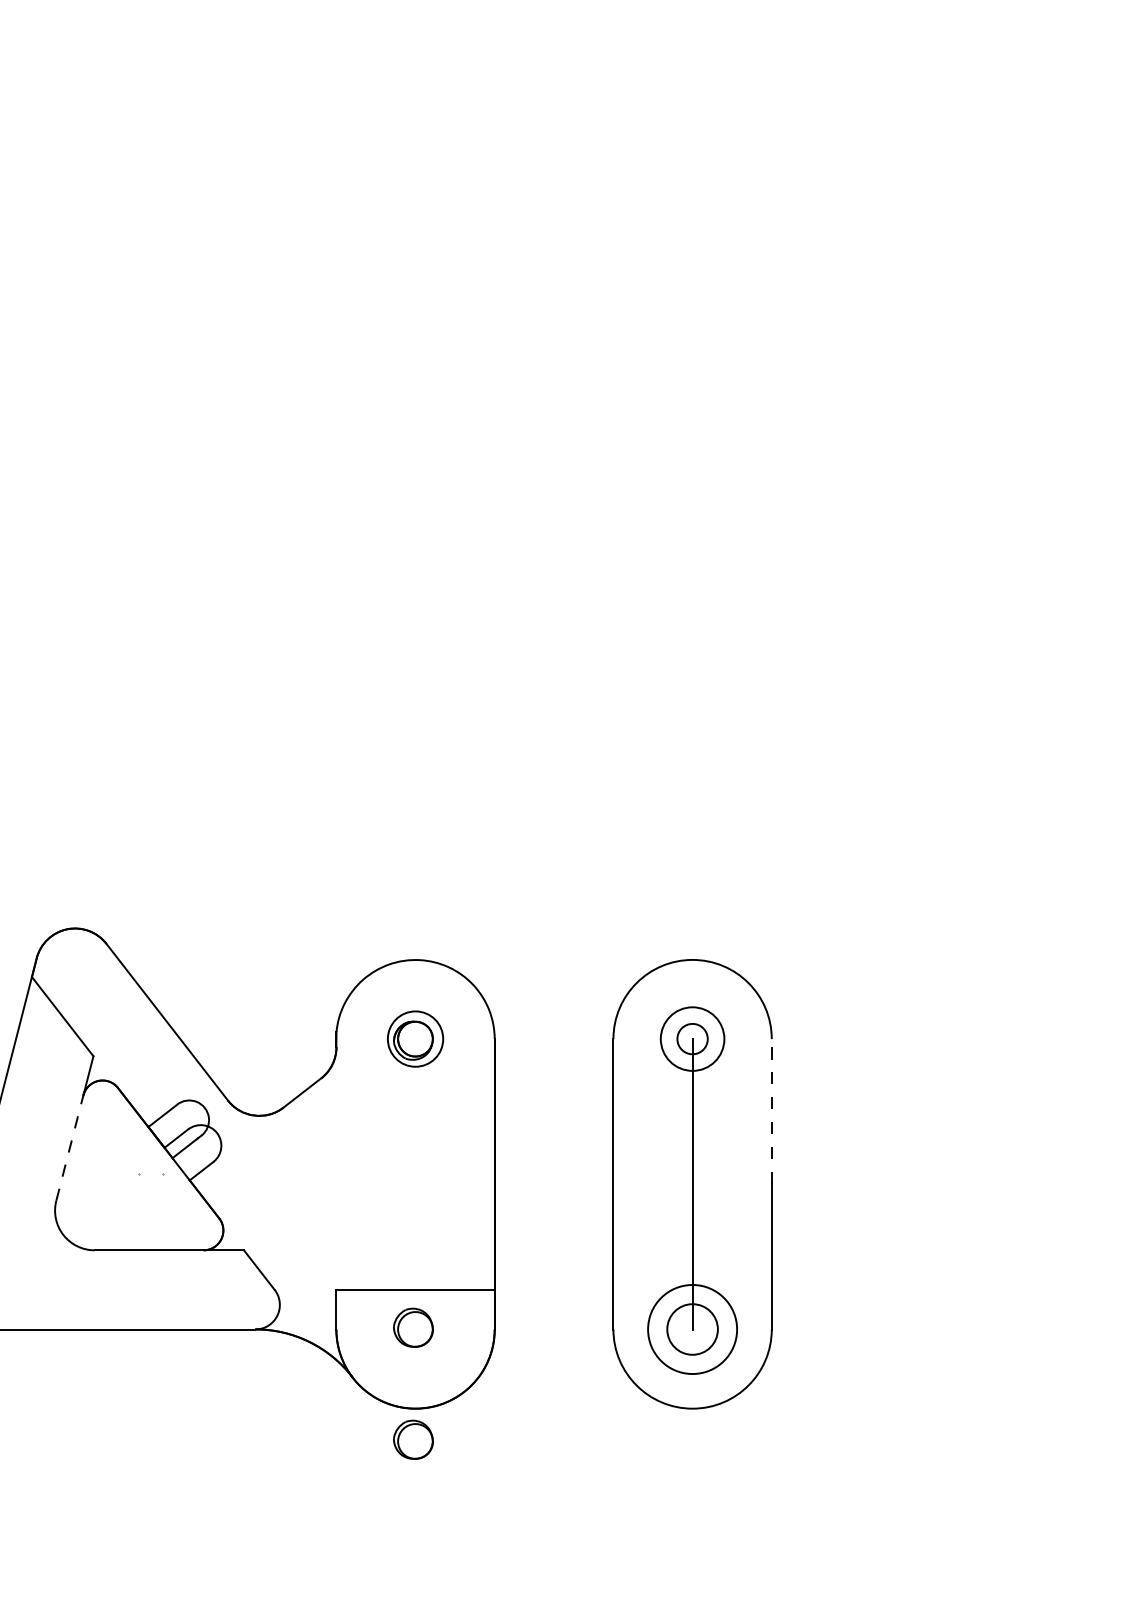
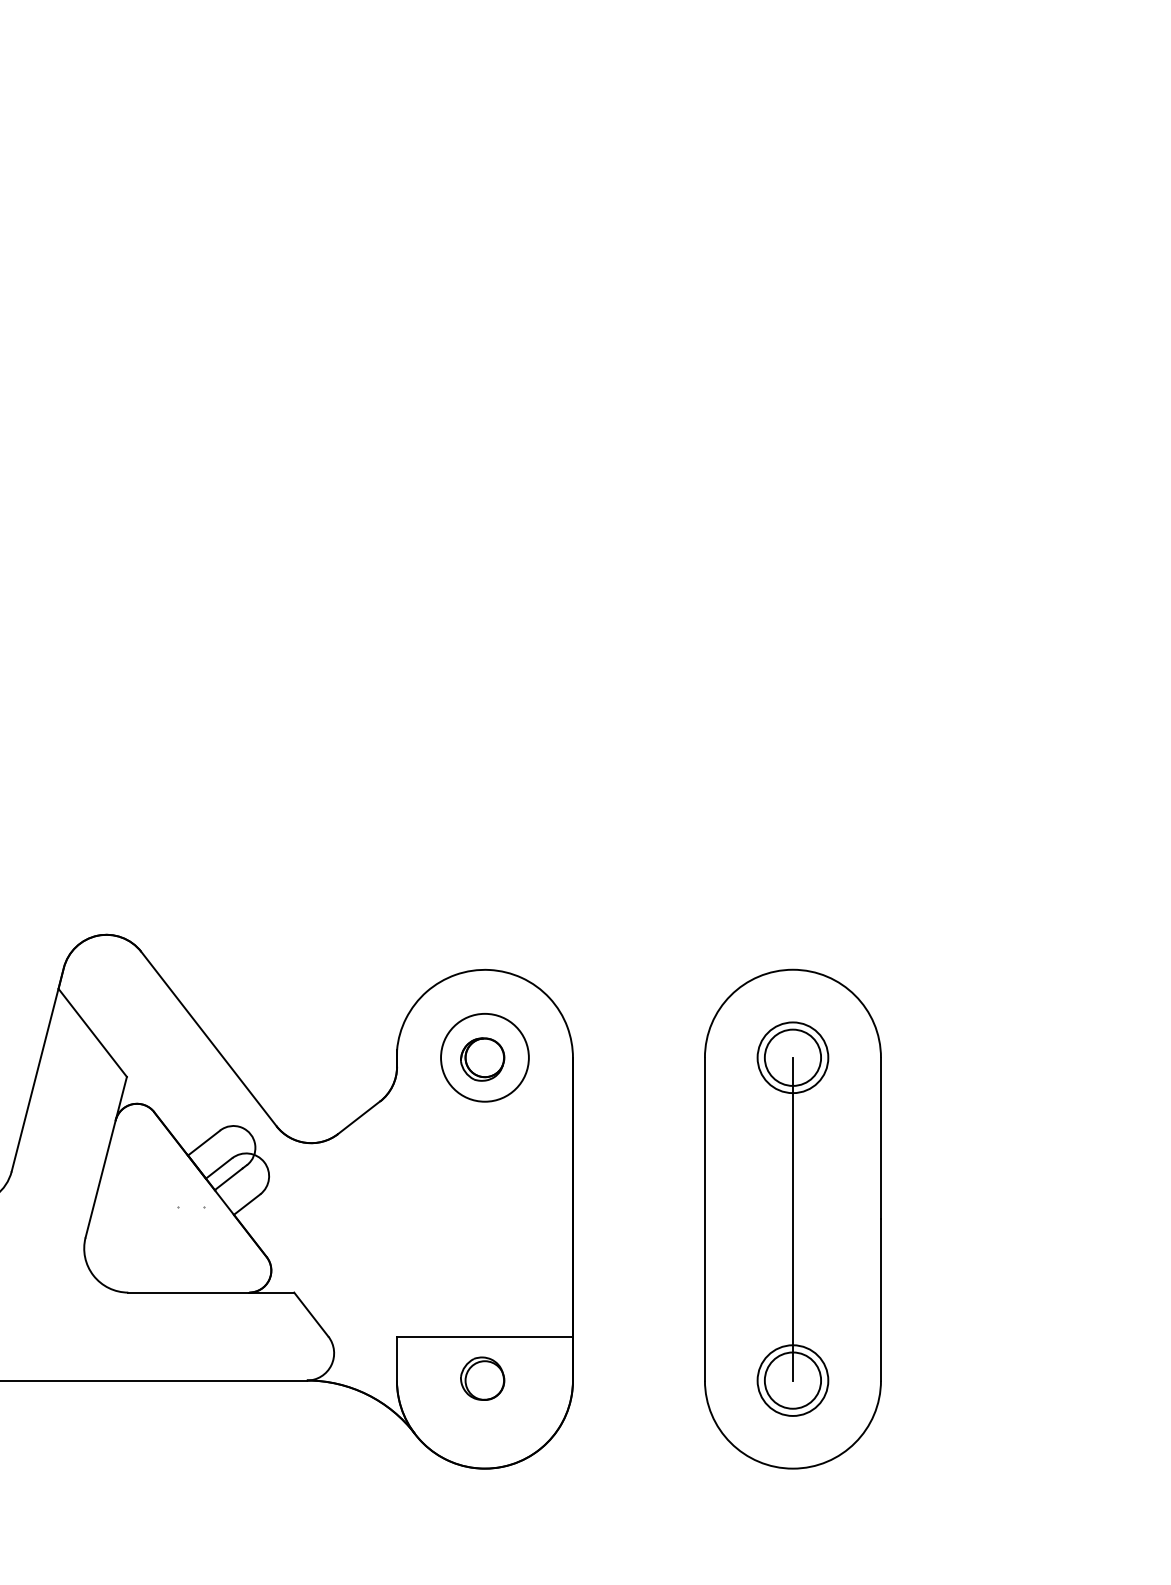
circle: (415, 1038) -> (484, 1057), size x1.43
circle: (692, 1038) -> (792, 1057), size x1.67
line: (771, 1111) -> (880, 1138), dashed -> solid
line: (69, 1147) -> (100, 1178), dashed -> solid
circle: (692, 1329) -> (792, 1380), size x0.71
part: (413, 1439) -> (482, 1502), removed

